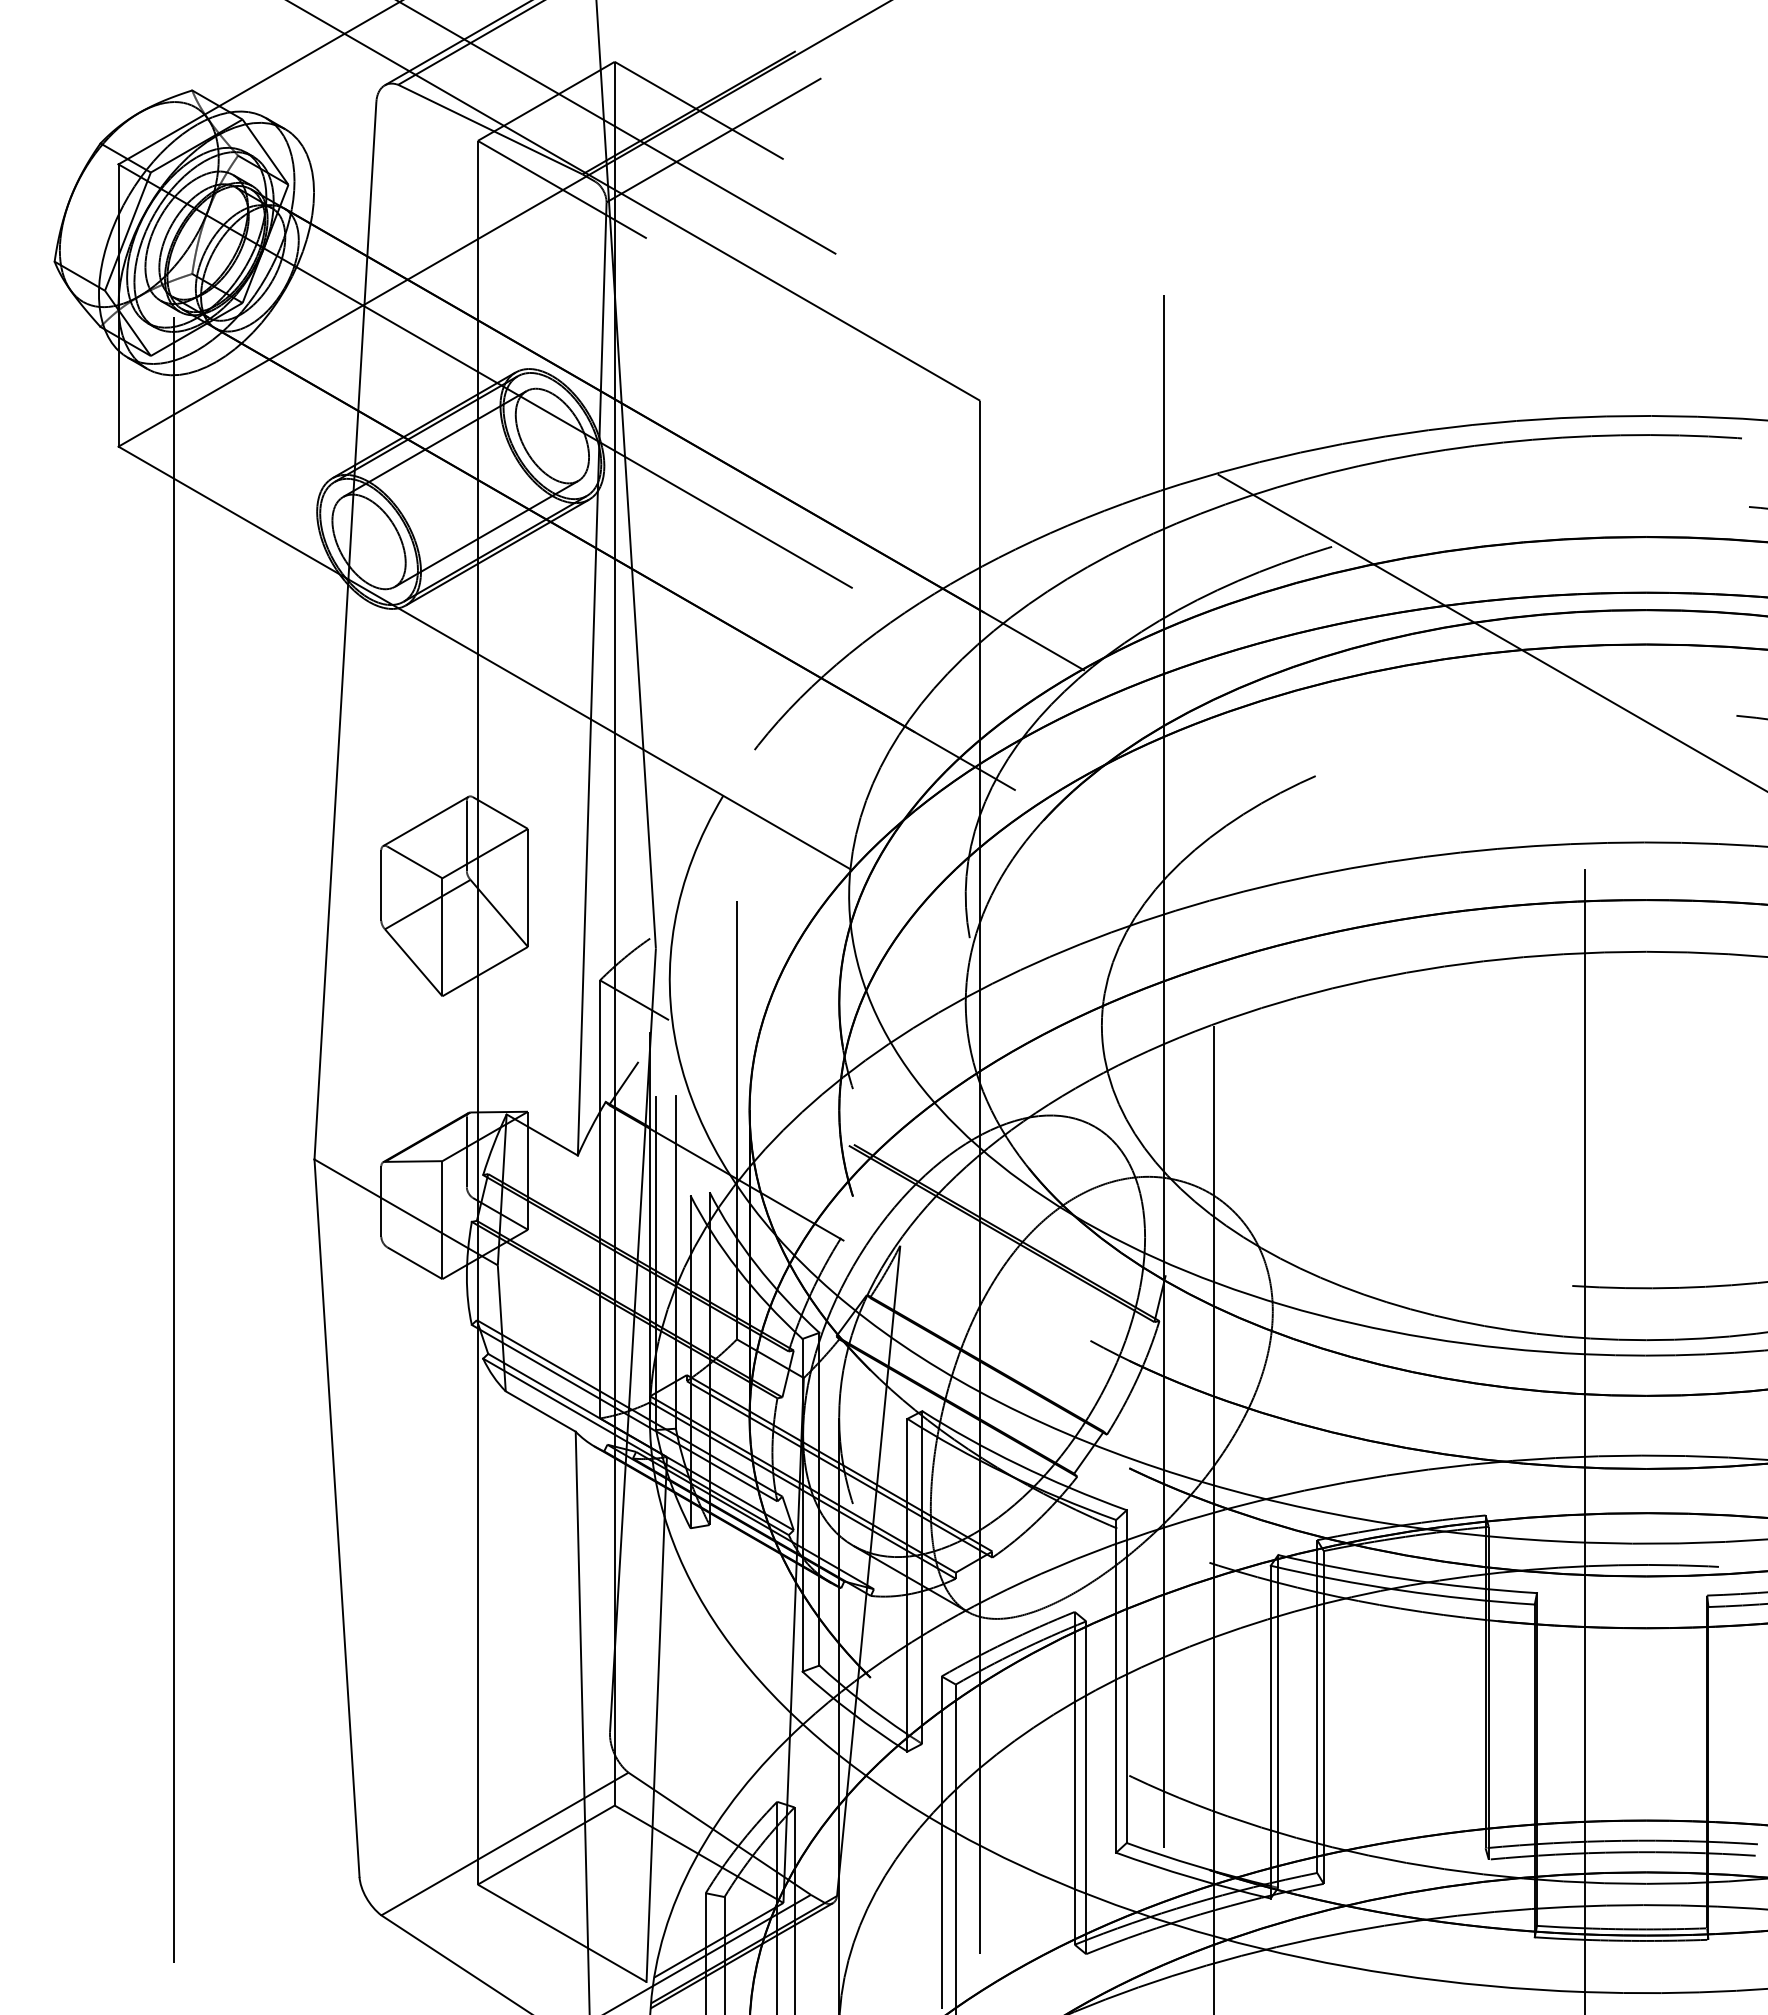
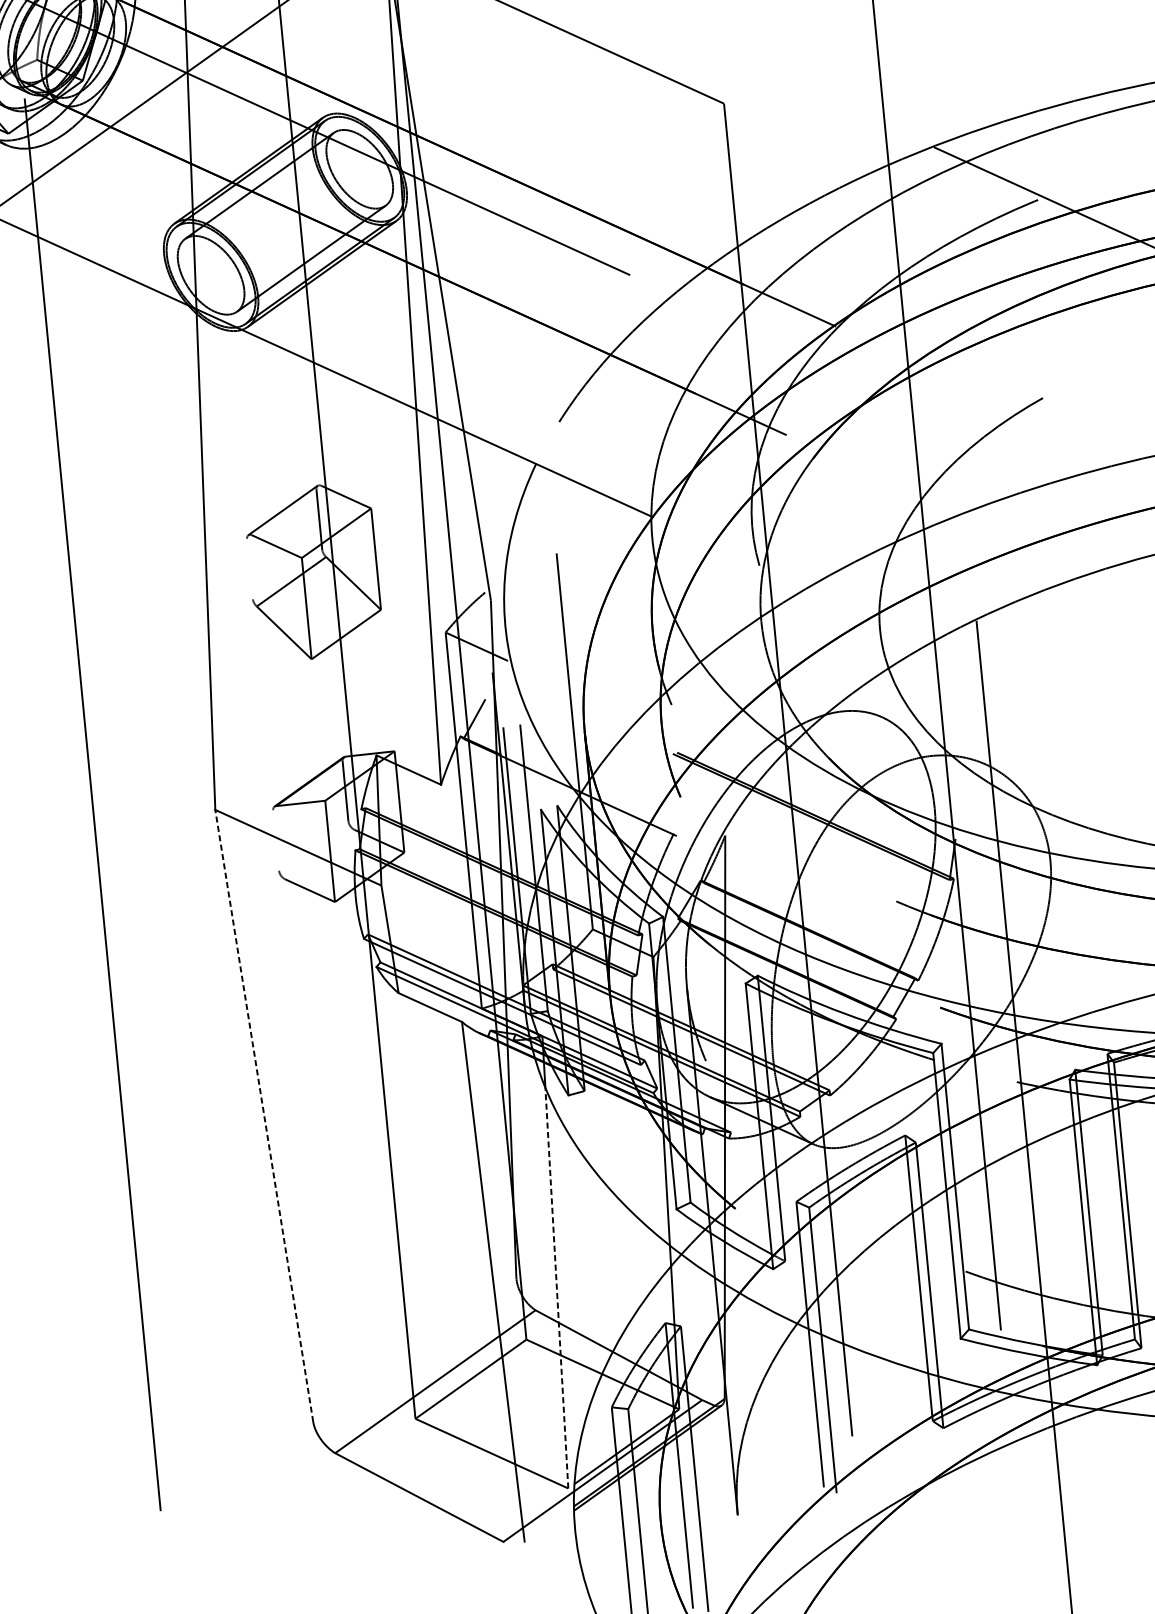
line: (381, 885) -> (250, 569), removed
line: (381, 1201) -> (276, 840), removed
line: (336, 1517) -> (263, 1115), solid -> dashed
line: (655, 1749) -> (556, 1288), solid -> dashed

